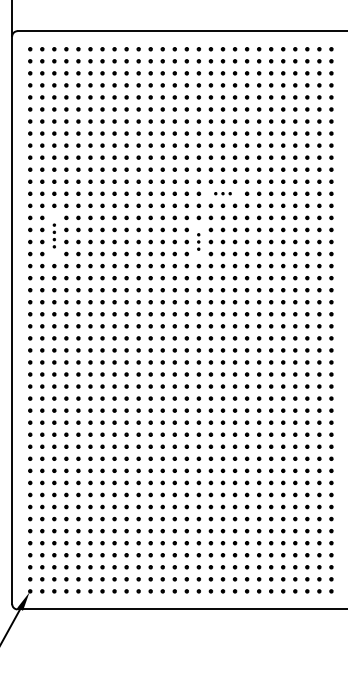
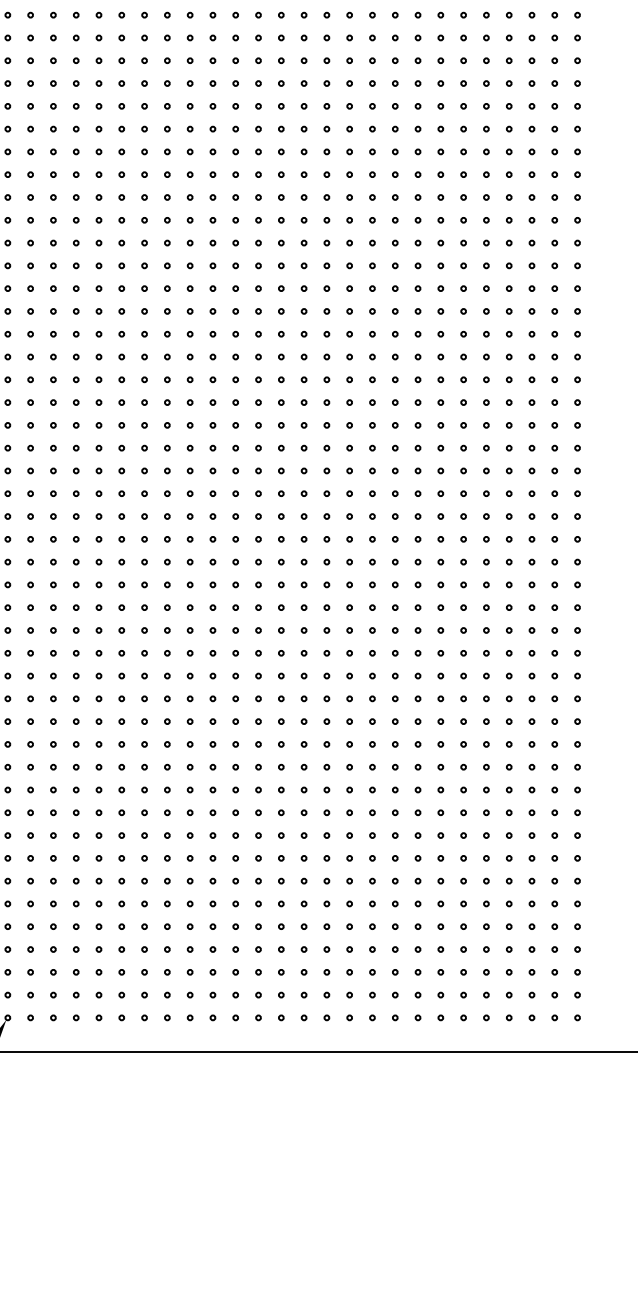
part: (222, 193) -> (371, 265), size x1.67
part: (54, 235) -> (53, 344), size x1.67
part: (198, 241) -> (326, 356), size x1.67

